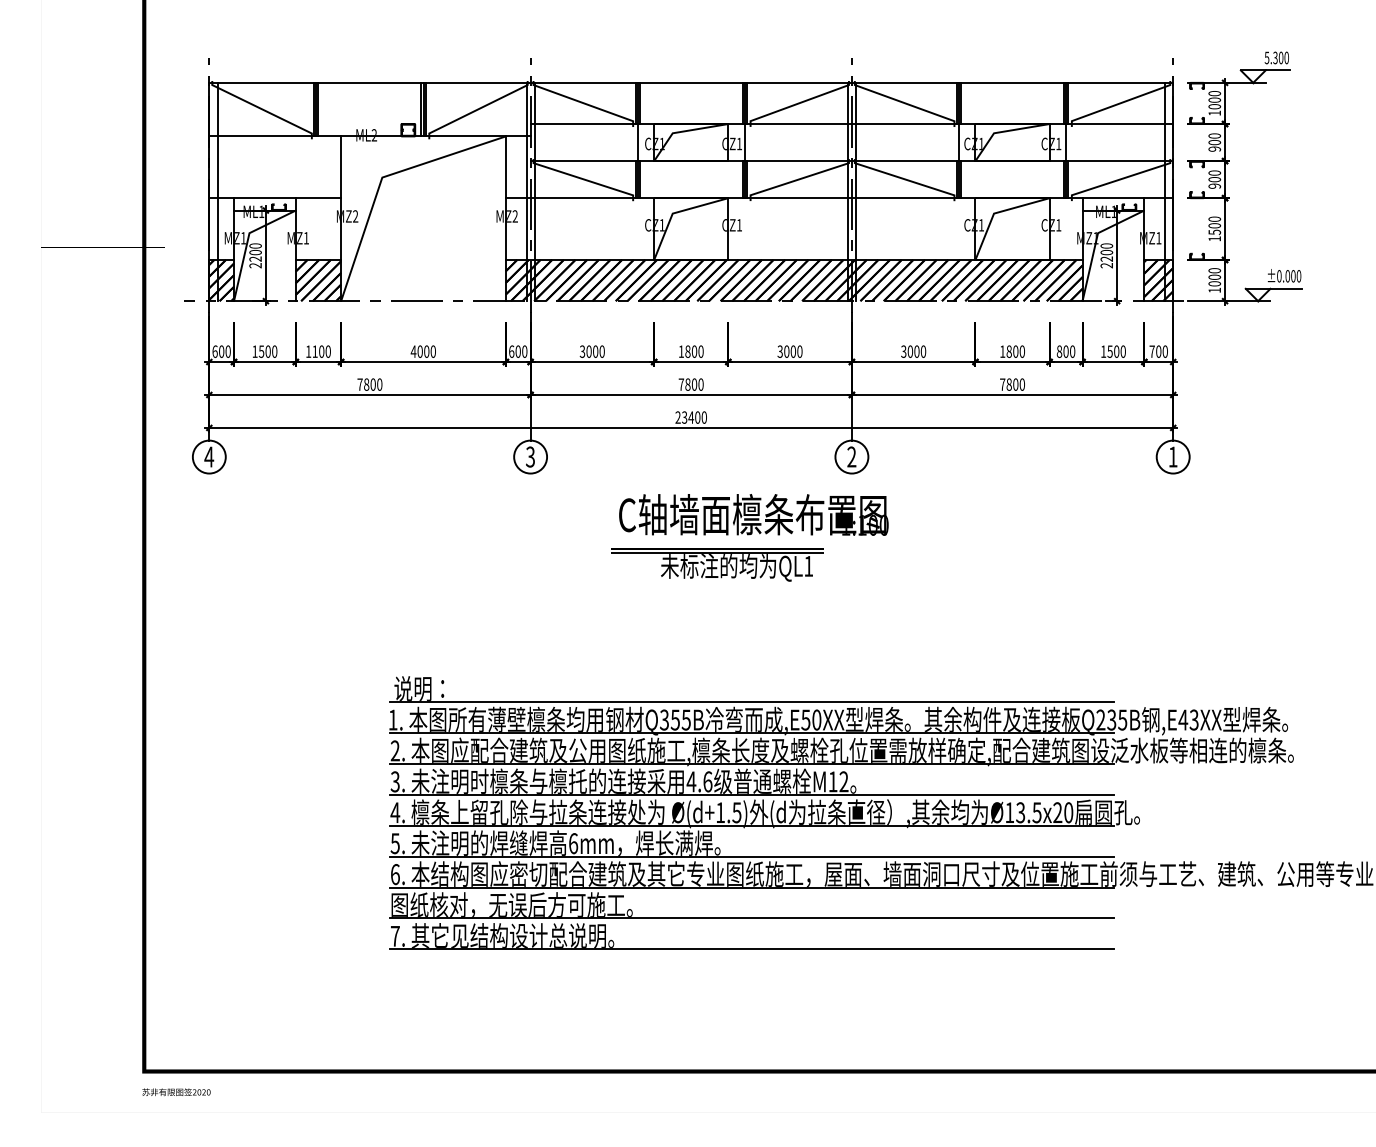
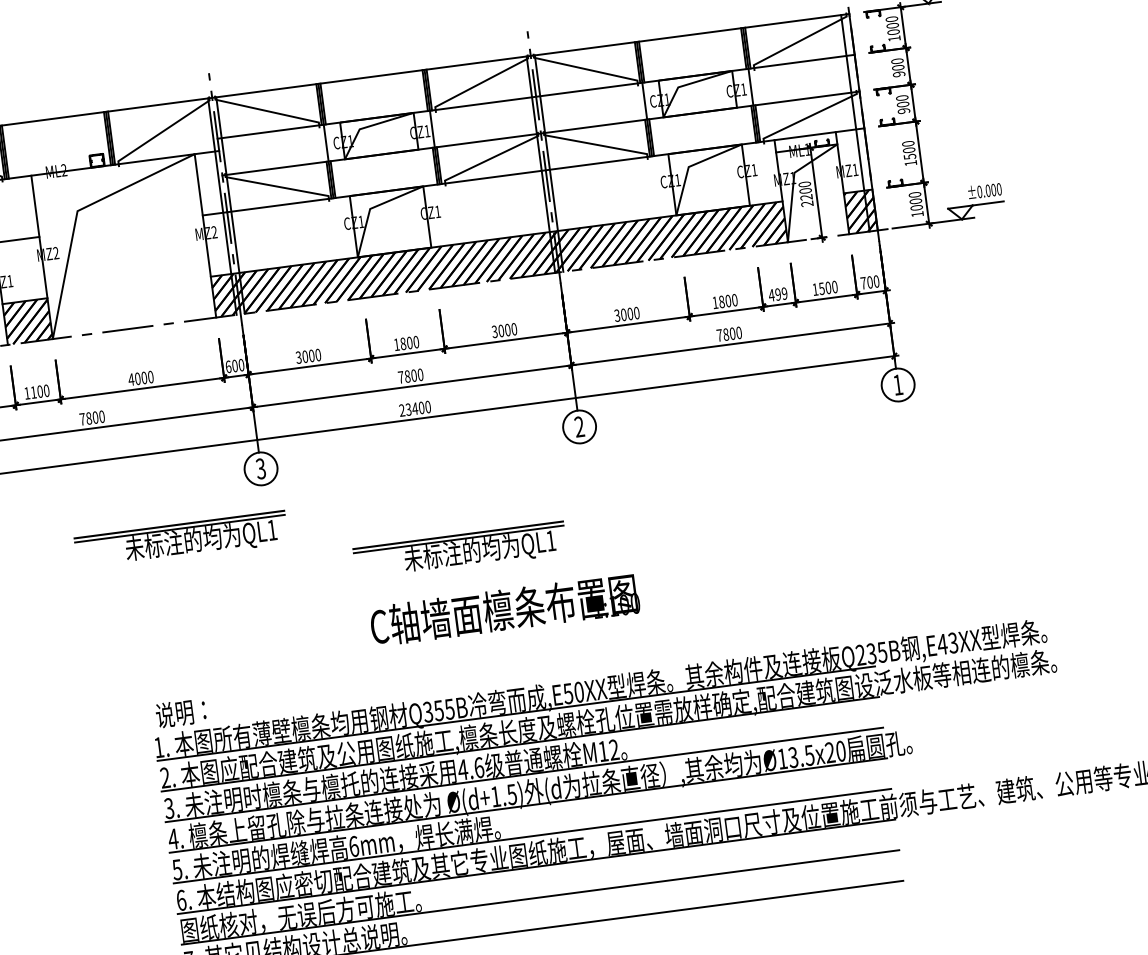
text: (1065, 351) -> (777, 294), 800 -> 499
text: (753, 514) -> (504, 609), moved
part: (442, 517) -> (181, 540), added
line: (751, 702) -> (512, 683), removed

